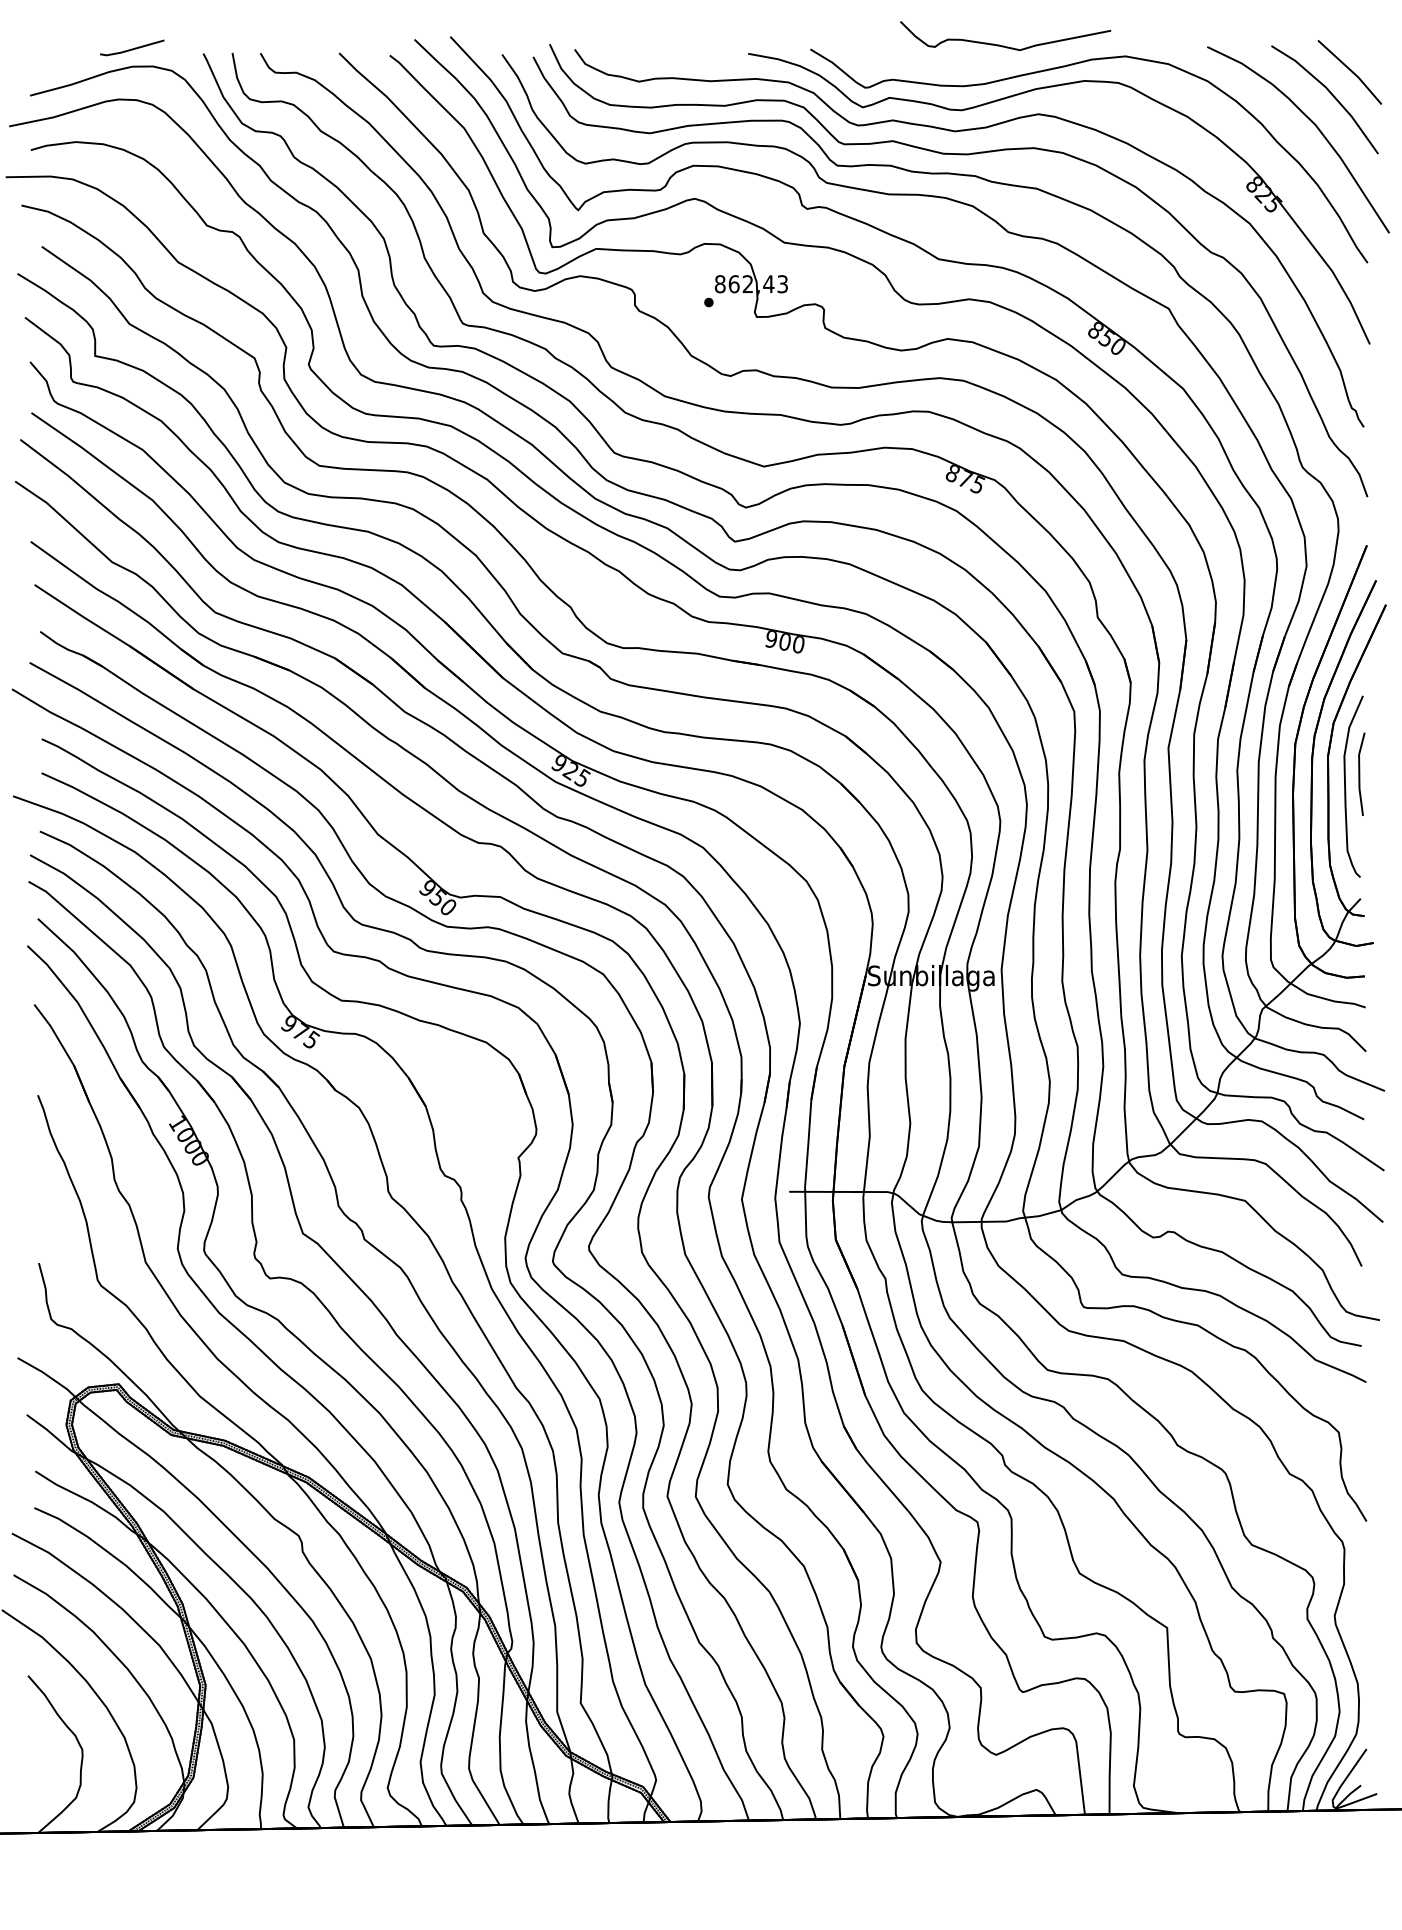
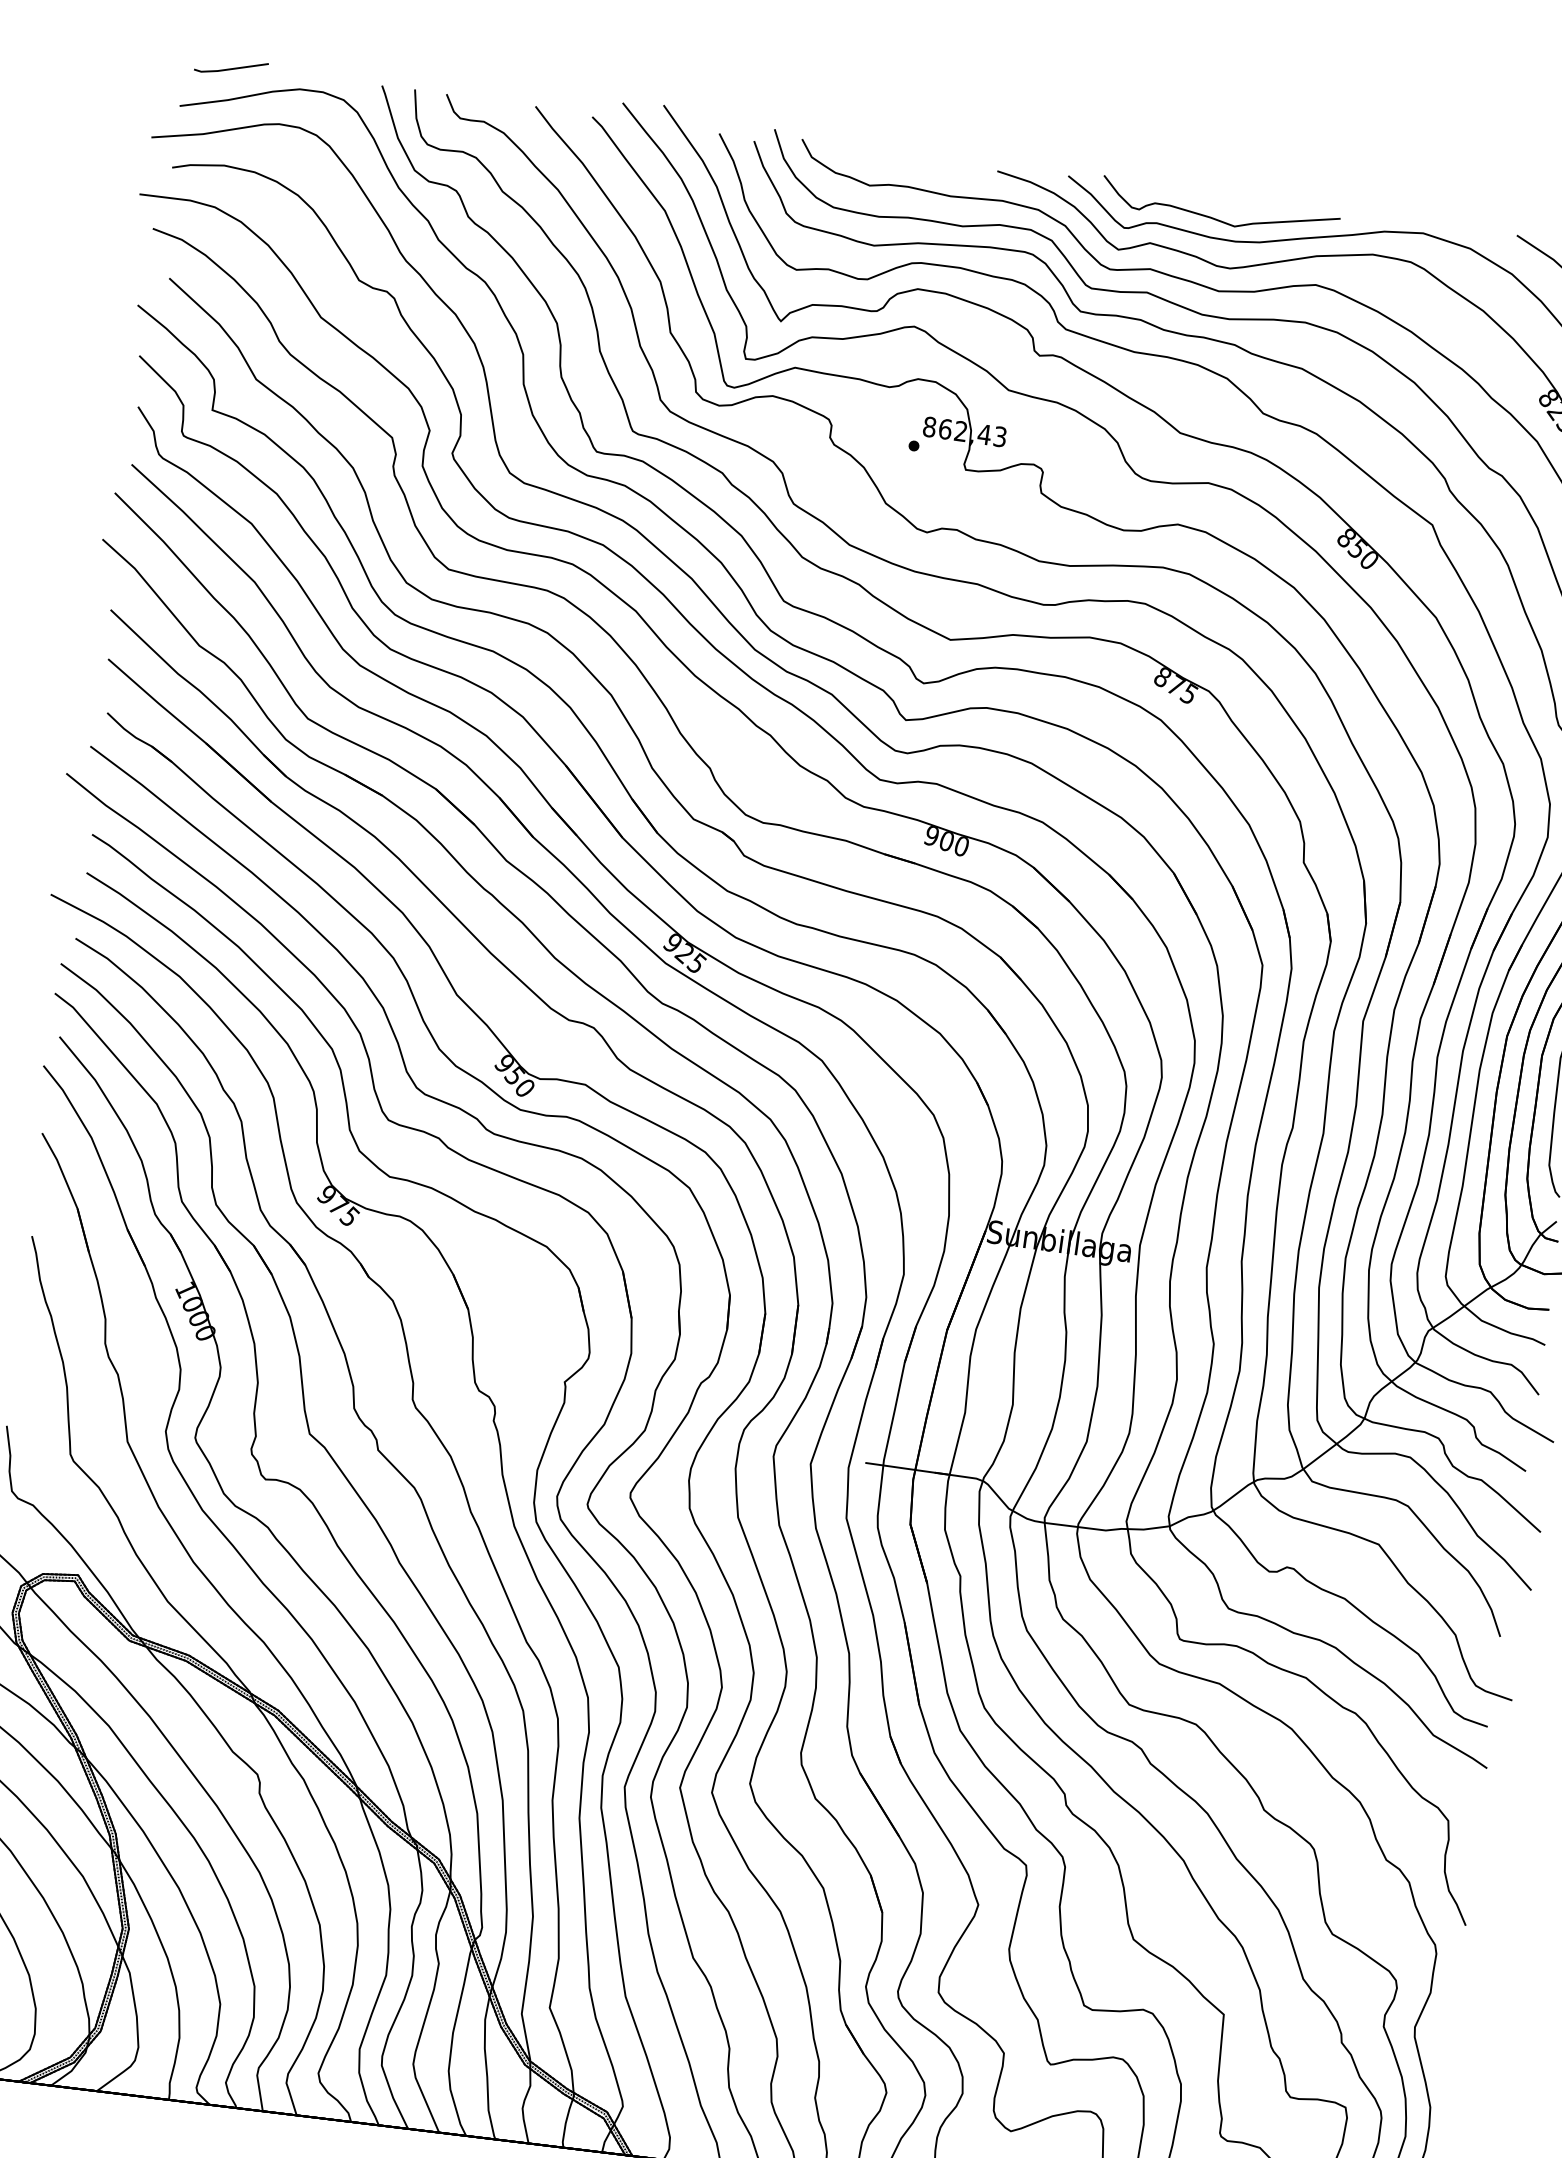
curve: (1004, 45) -> (1217, 218), moved
line: (132, 48) -> (231, 68), moved

